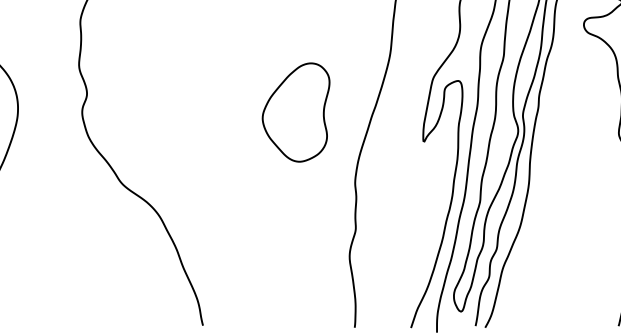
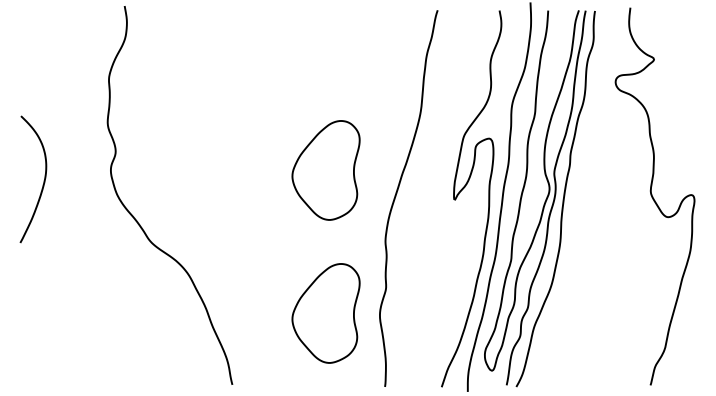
part: (295, 254) -> (325, 313), added

